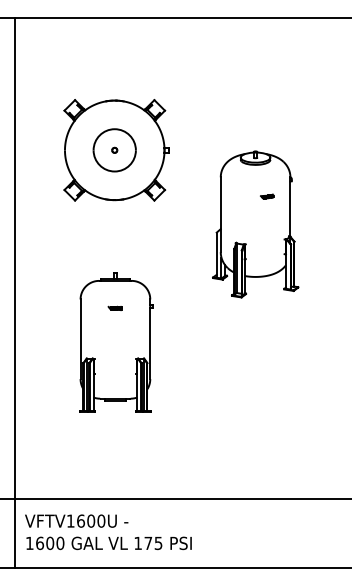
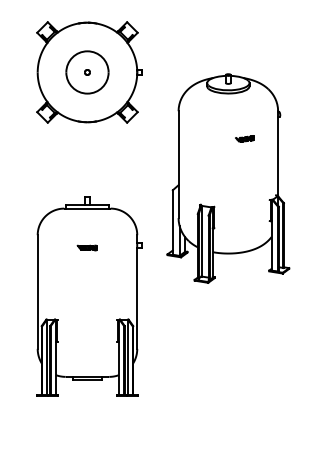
part: (116, 150) -> (89, 72), moved
part: (255, 224) -> (228, 178), size x1.43
part: (116, 342) -> (89, 296), size x1.43

